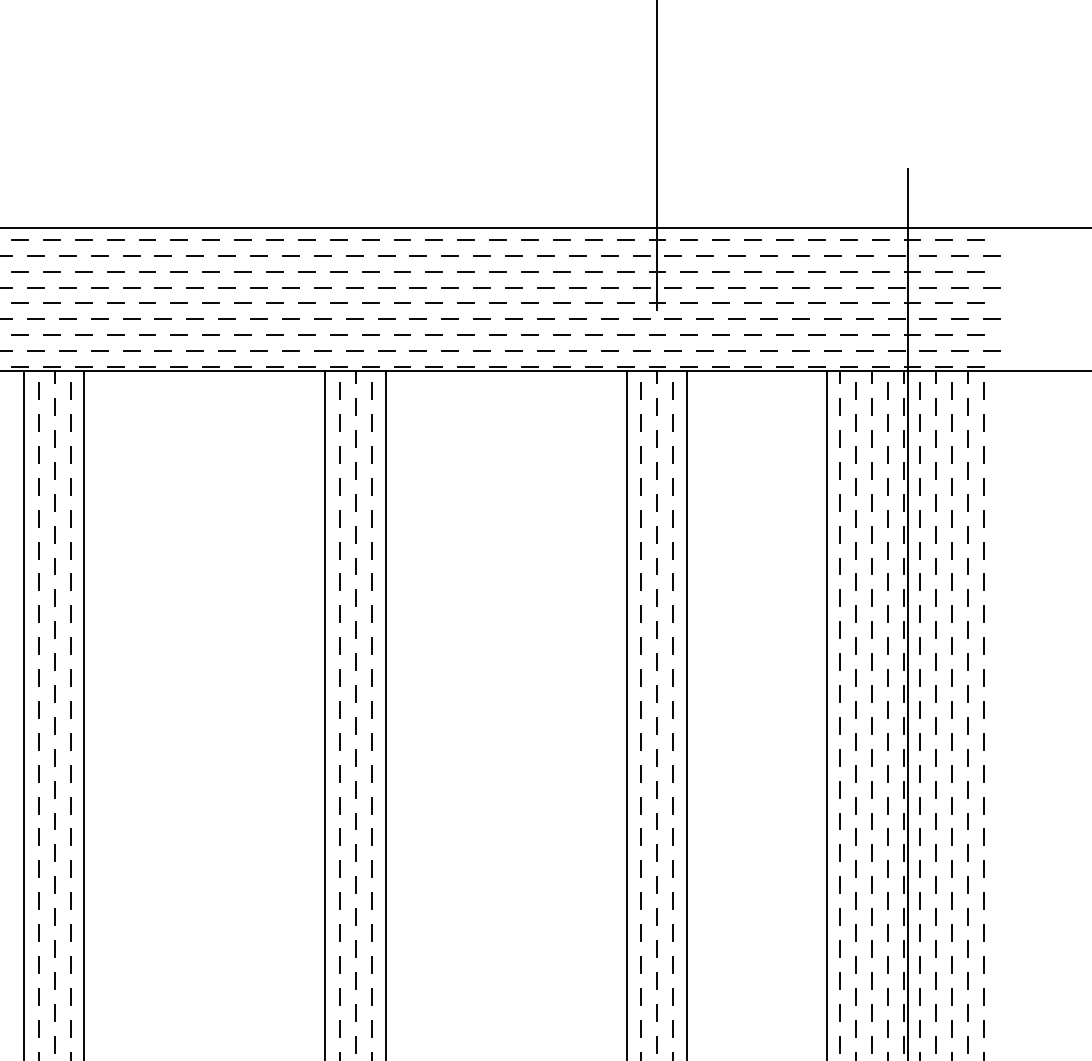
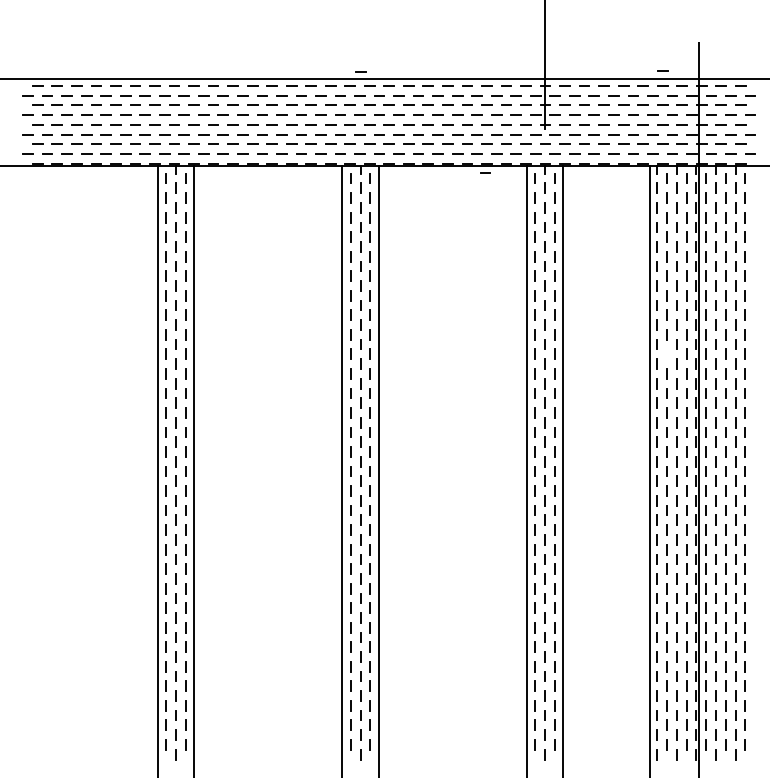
line: (848, 214) -> (662, 70), added
line: (355, 216) -> (360, 71), added
line: (559, 381) -> (485, 172), added
line: (854, 676) -> (666, 353), removed

